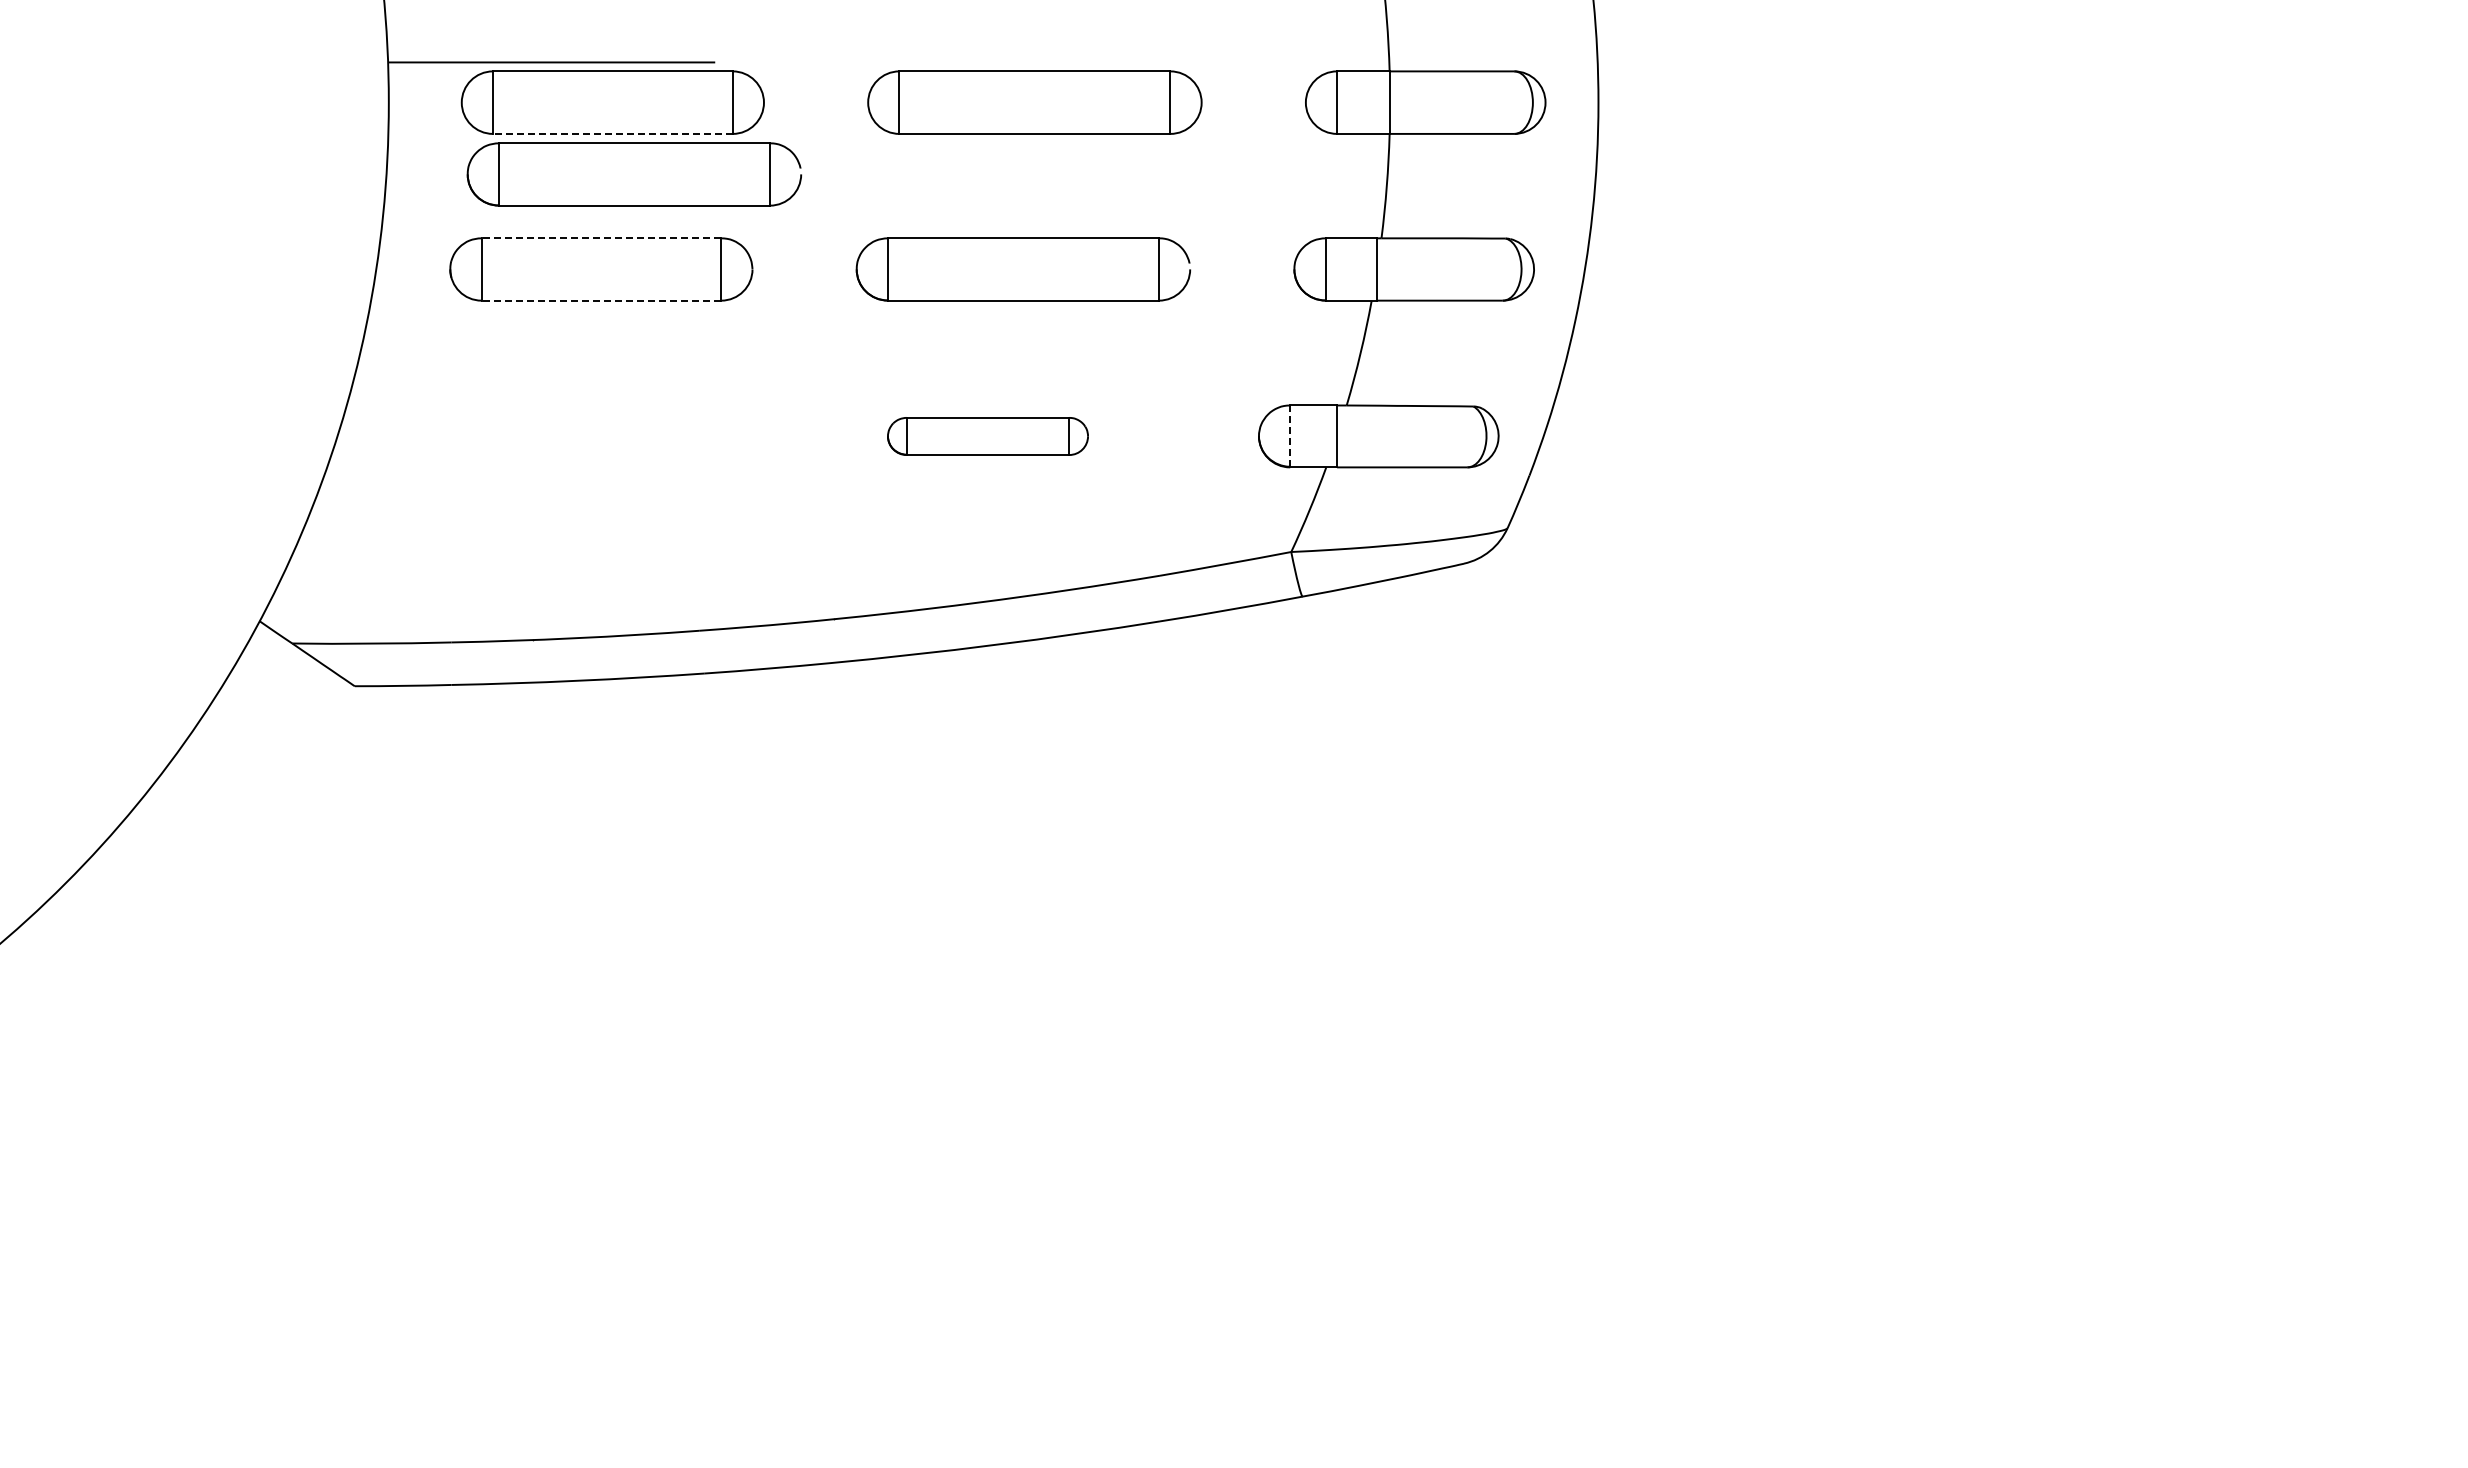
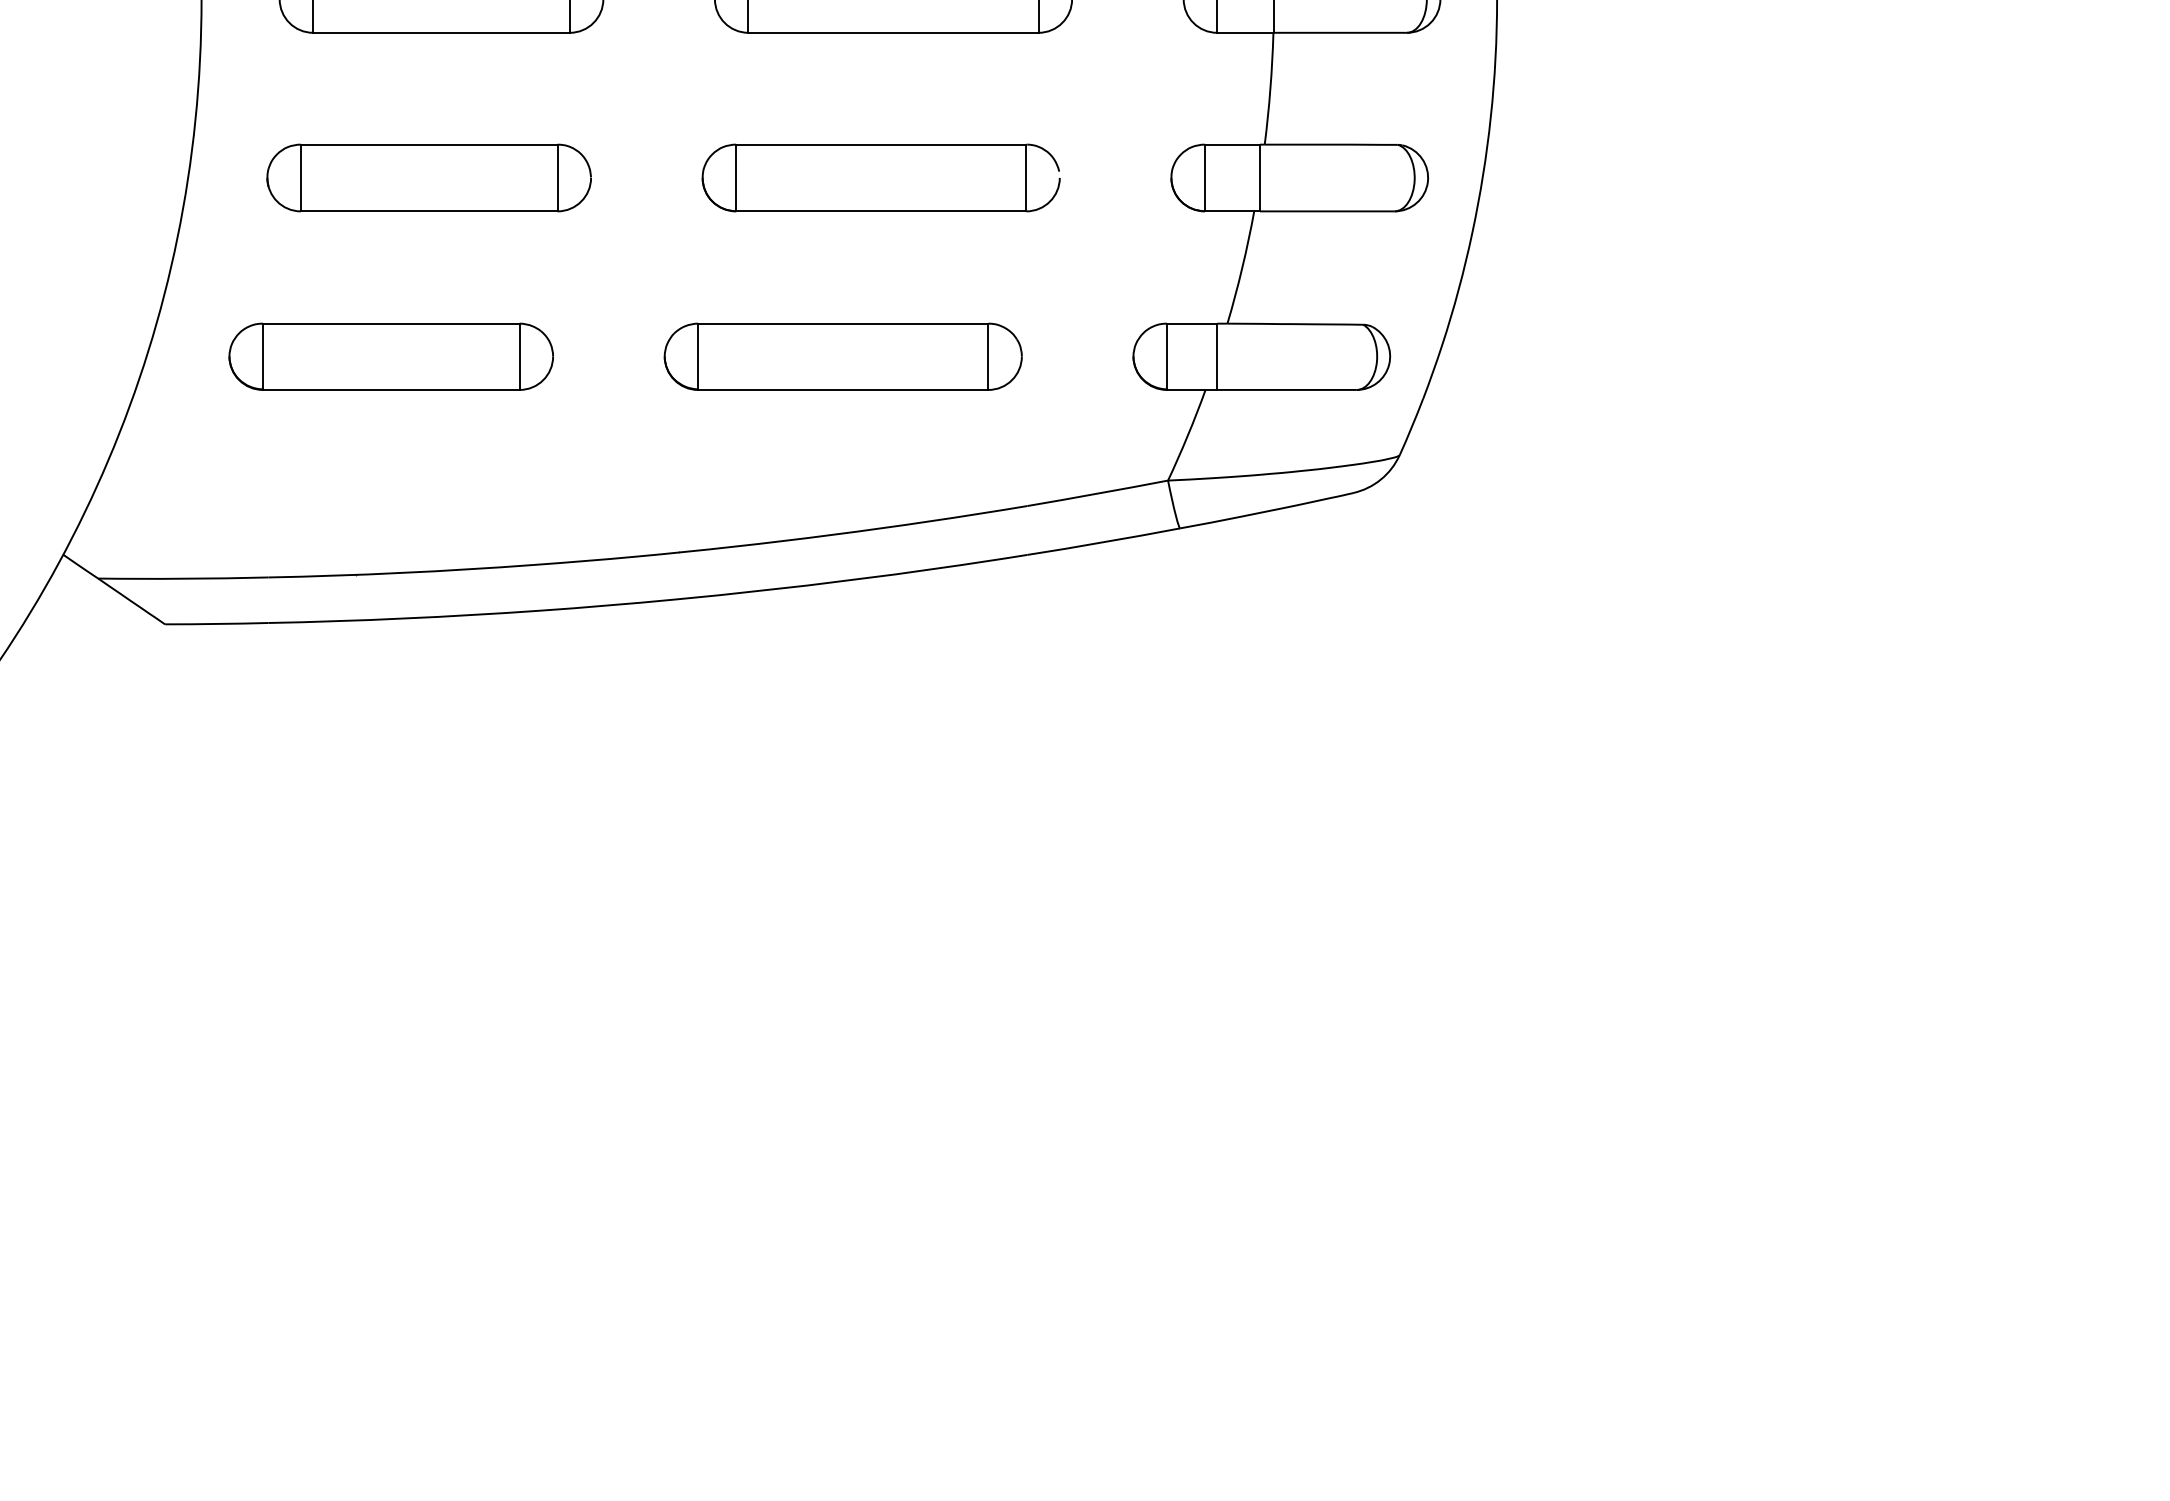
line: (612, 133) -> (441, 32), dashed -> solid
part: (634, 174) -> (464, 76), removed
line: (601, 238) -> (429, 144), dashed -> solid
line: (601, 300) -> (429, 211), dashed -> solid
part: (565, 436) -> (390, 356), added
part: (987, 436) -> (842, 356), size x1.67
line: (1290, 436) -> (1167, 356), dashed -> solid

